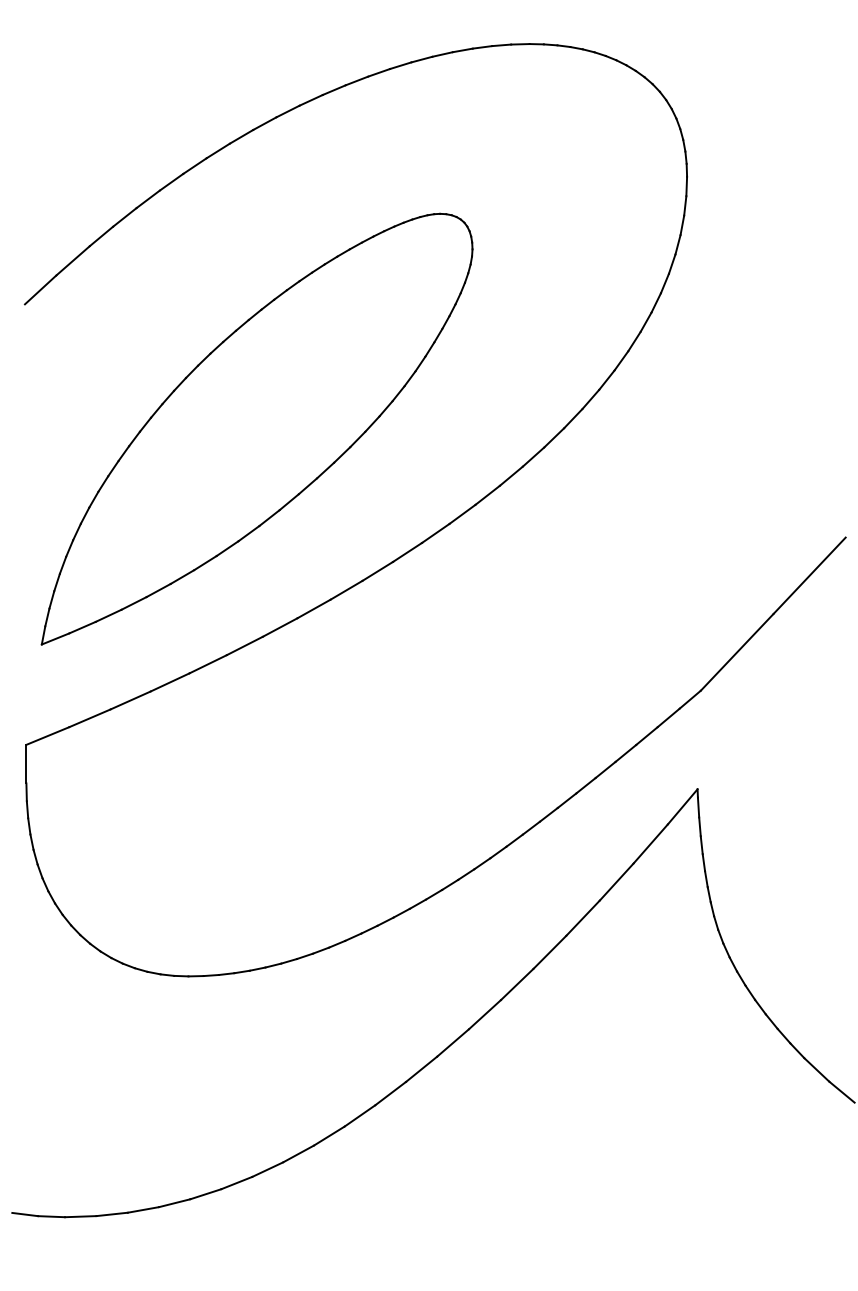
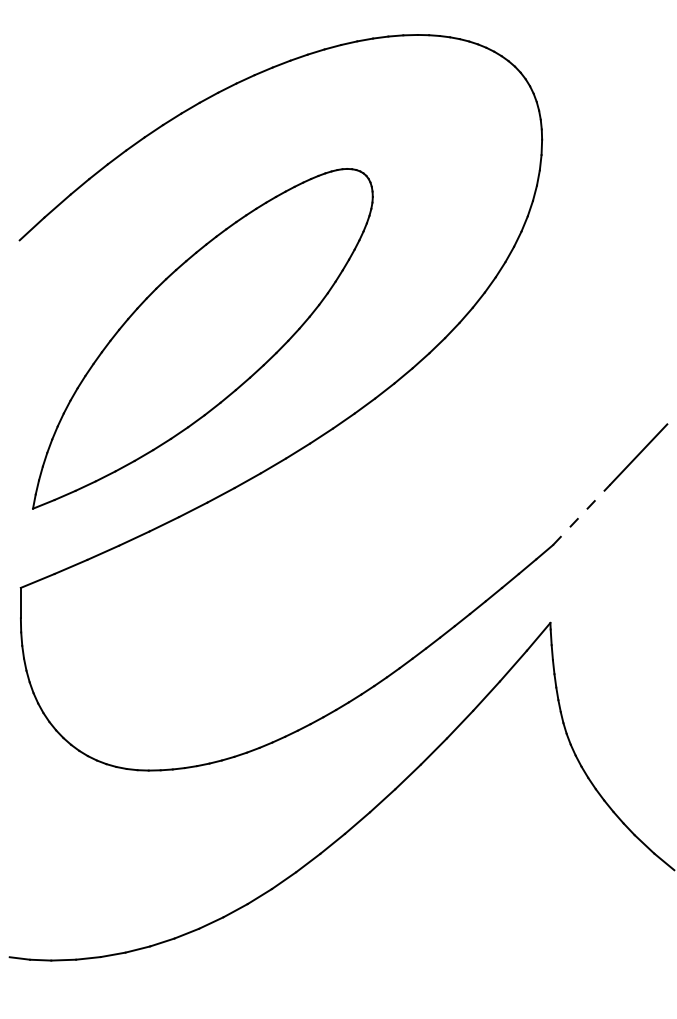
line: (737, 652) -> (581, 515), solid -> dashed

